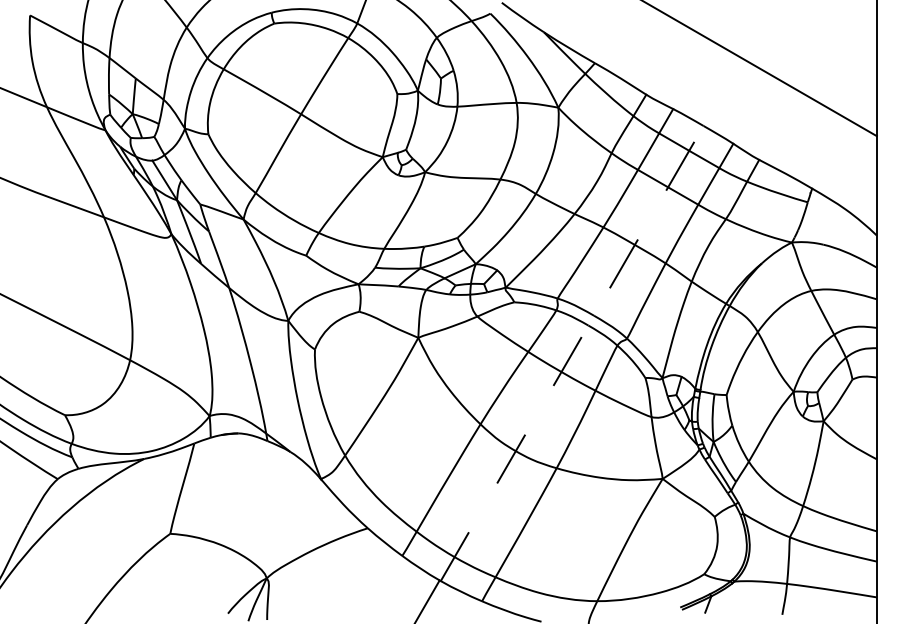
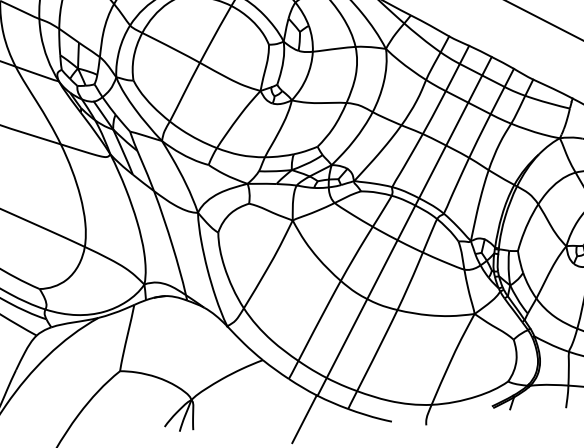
line: (572, 353) -> (404, 226), dashed -> solid

